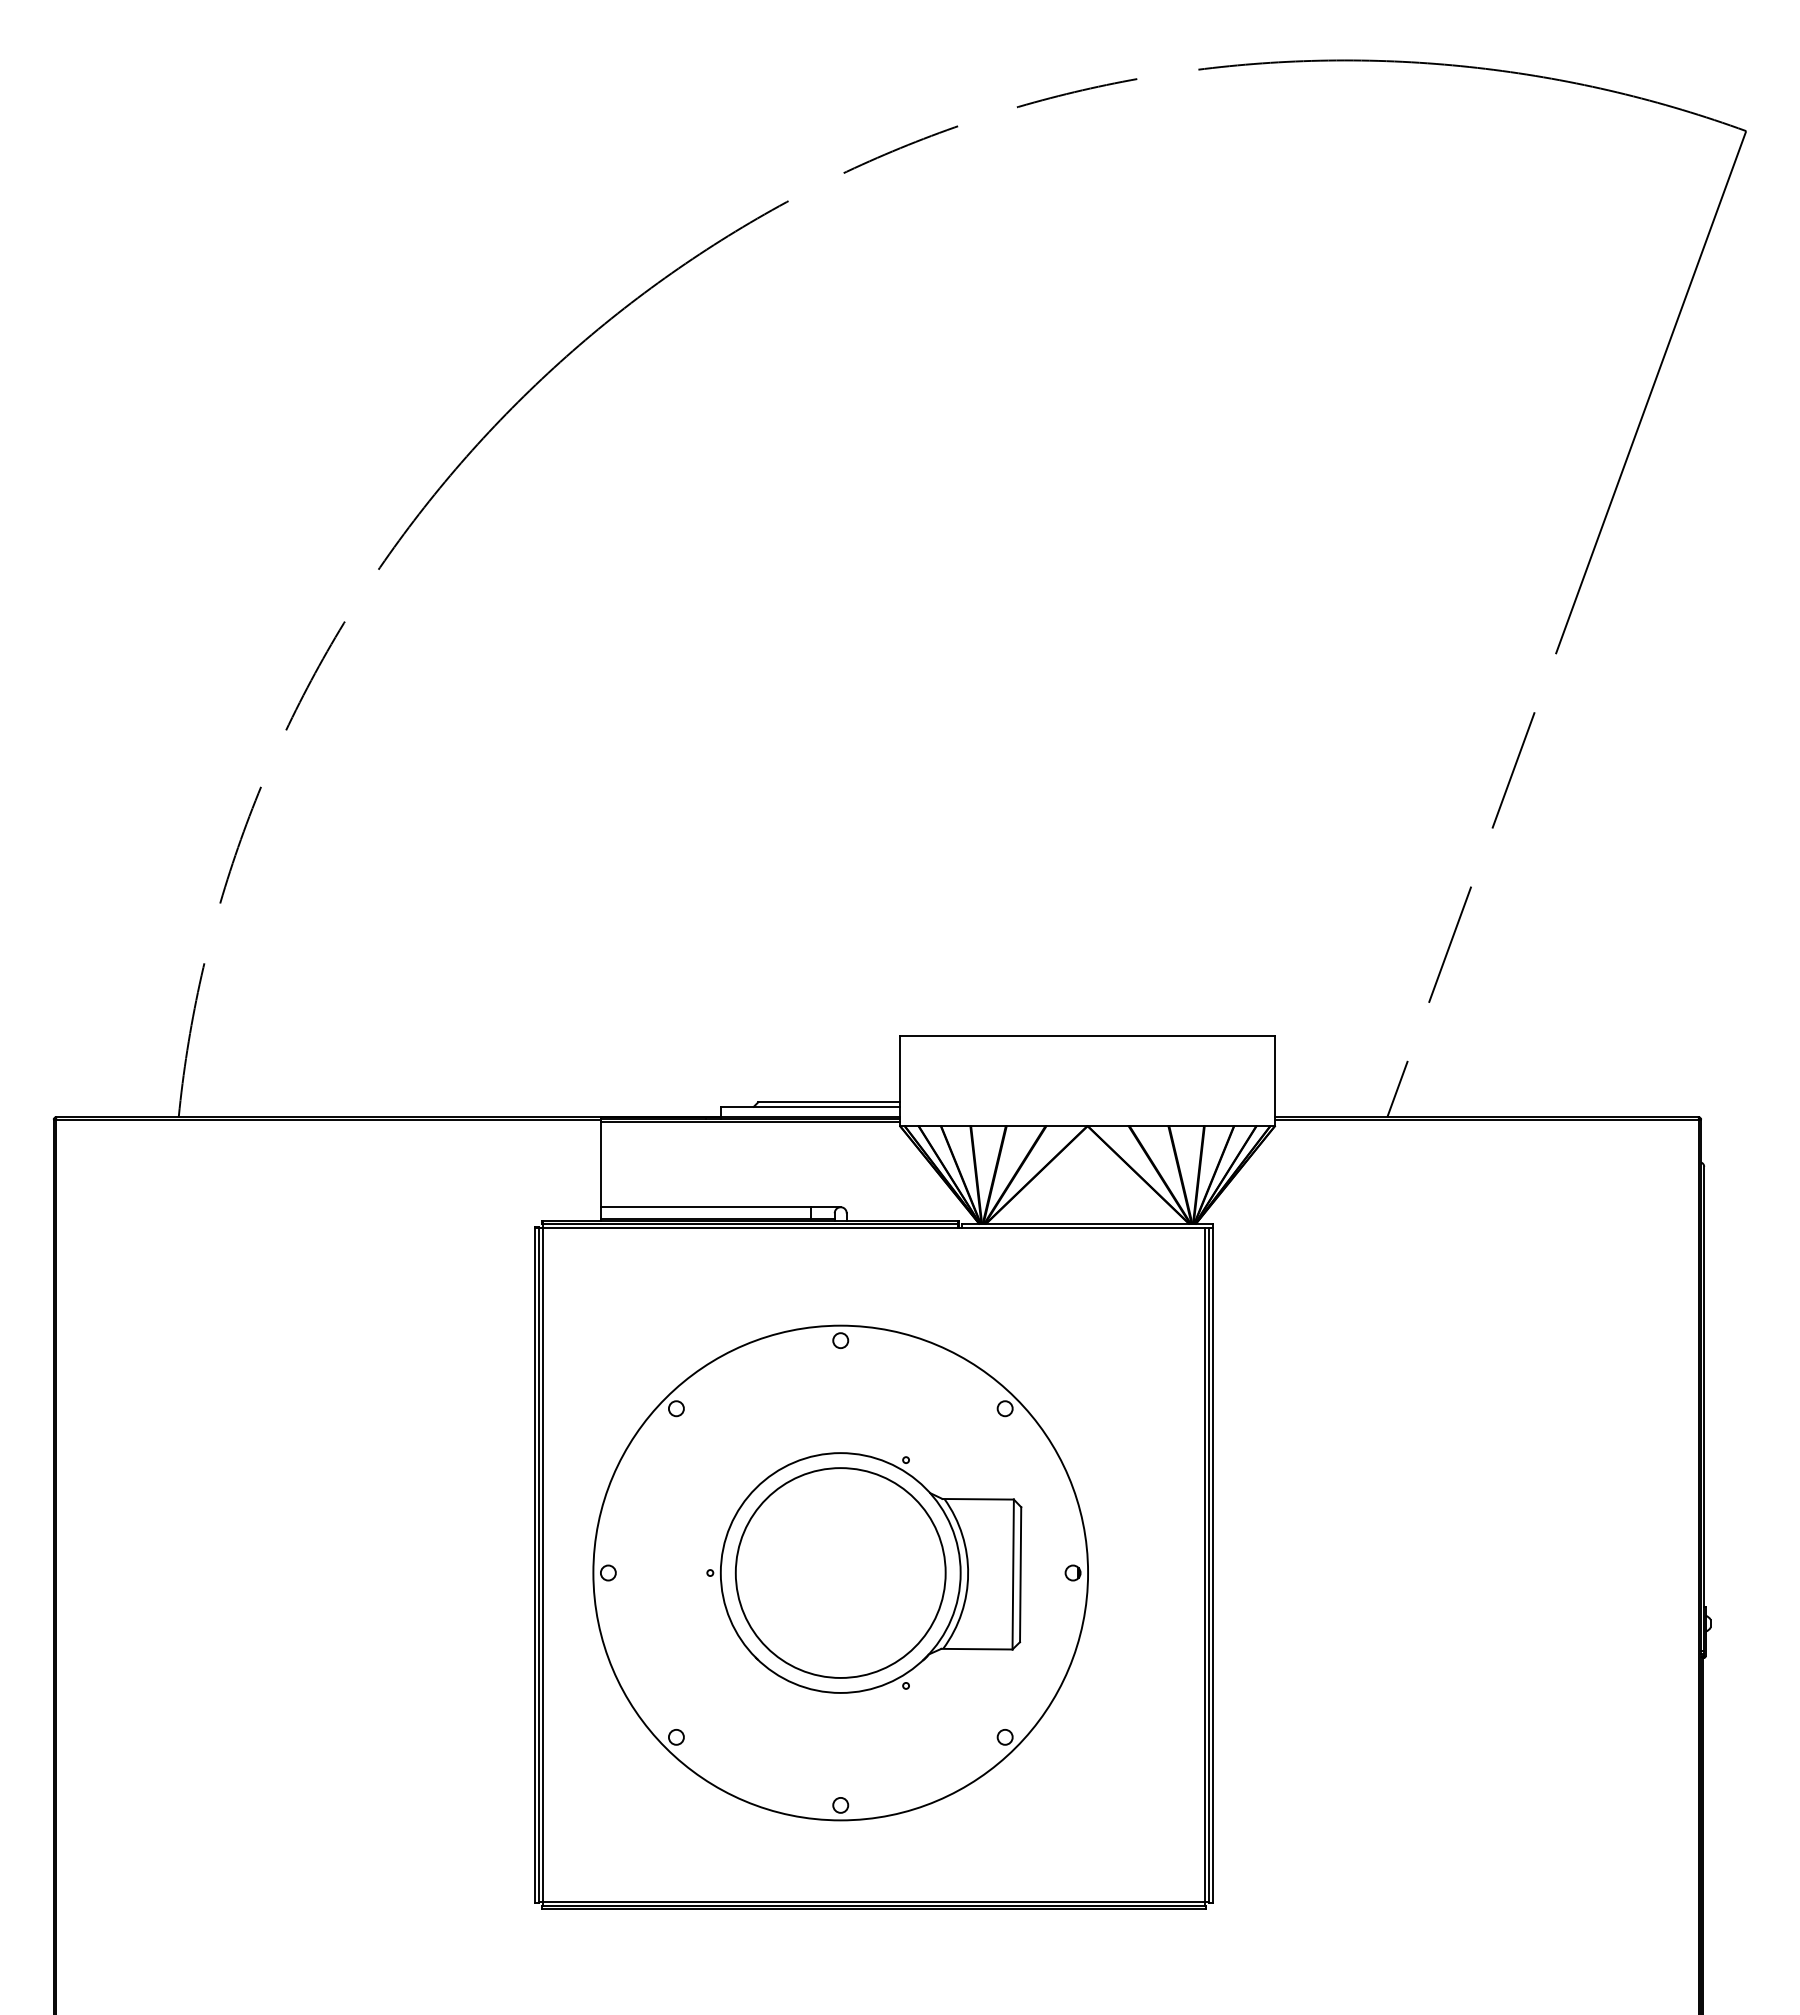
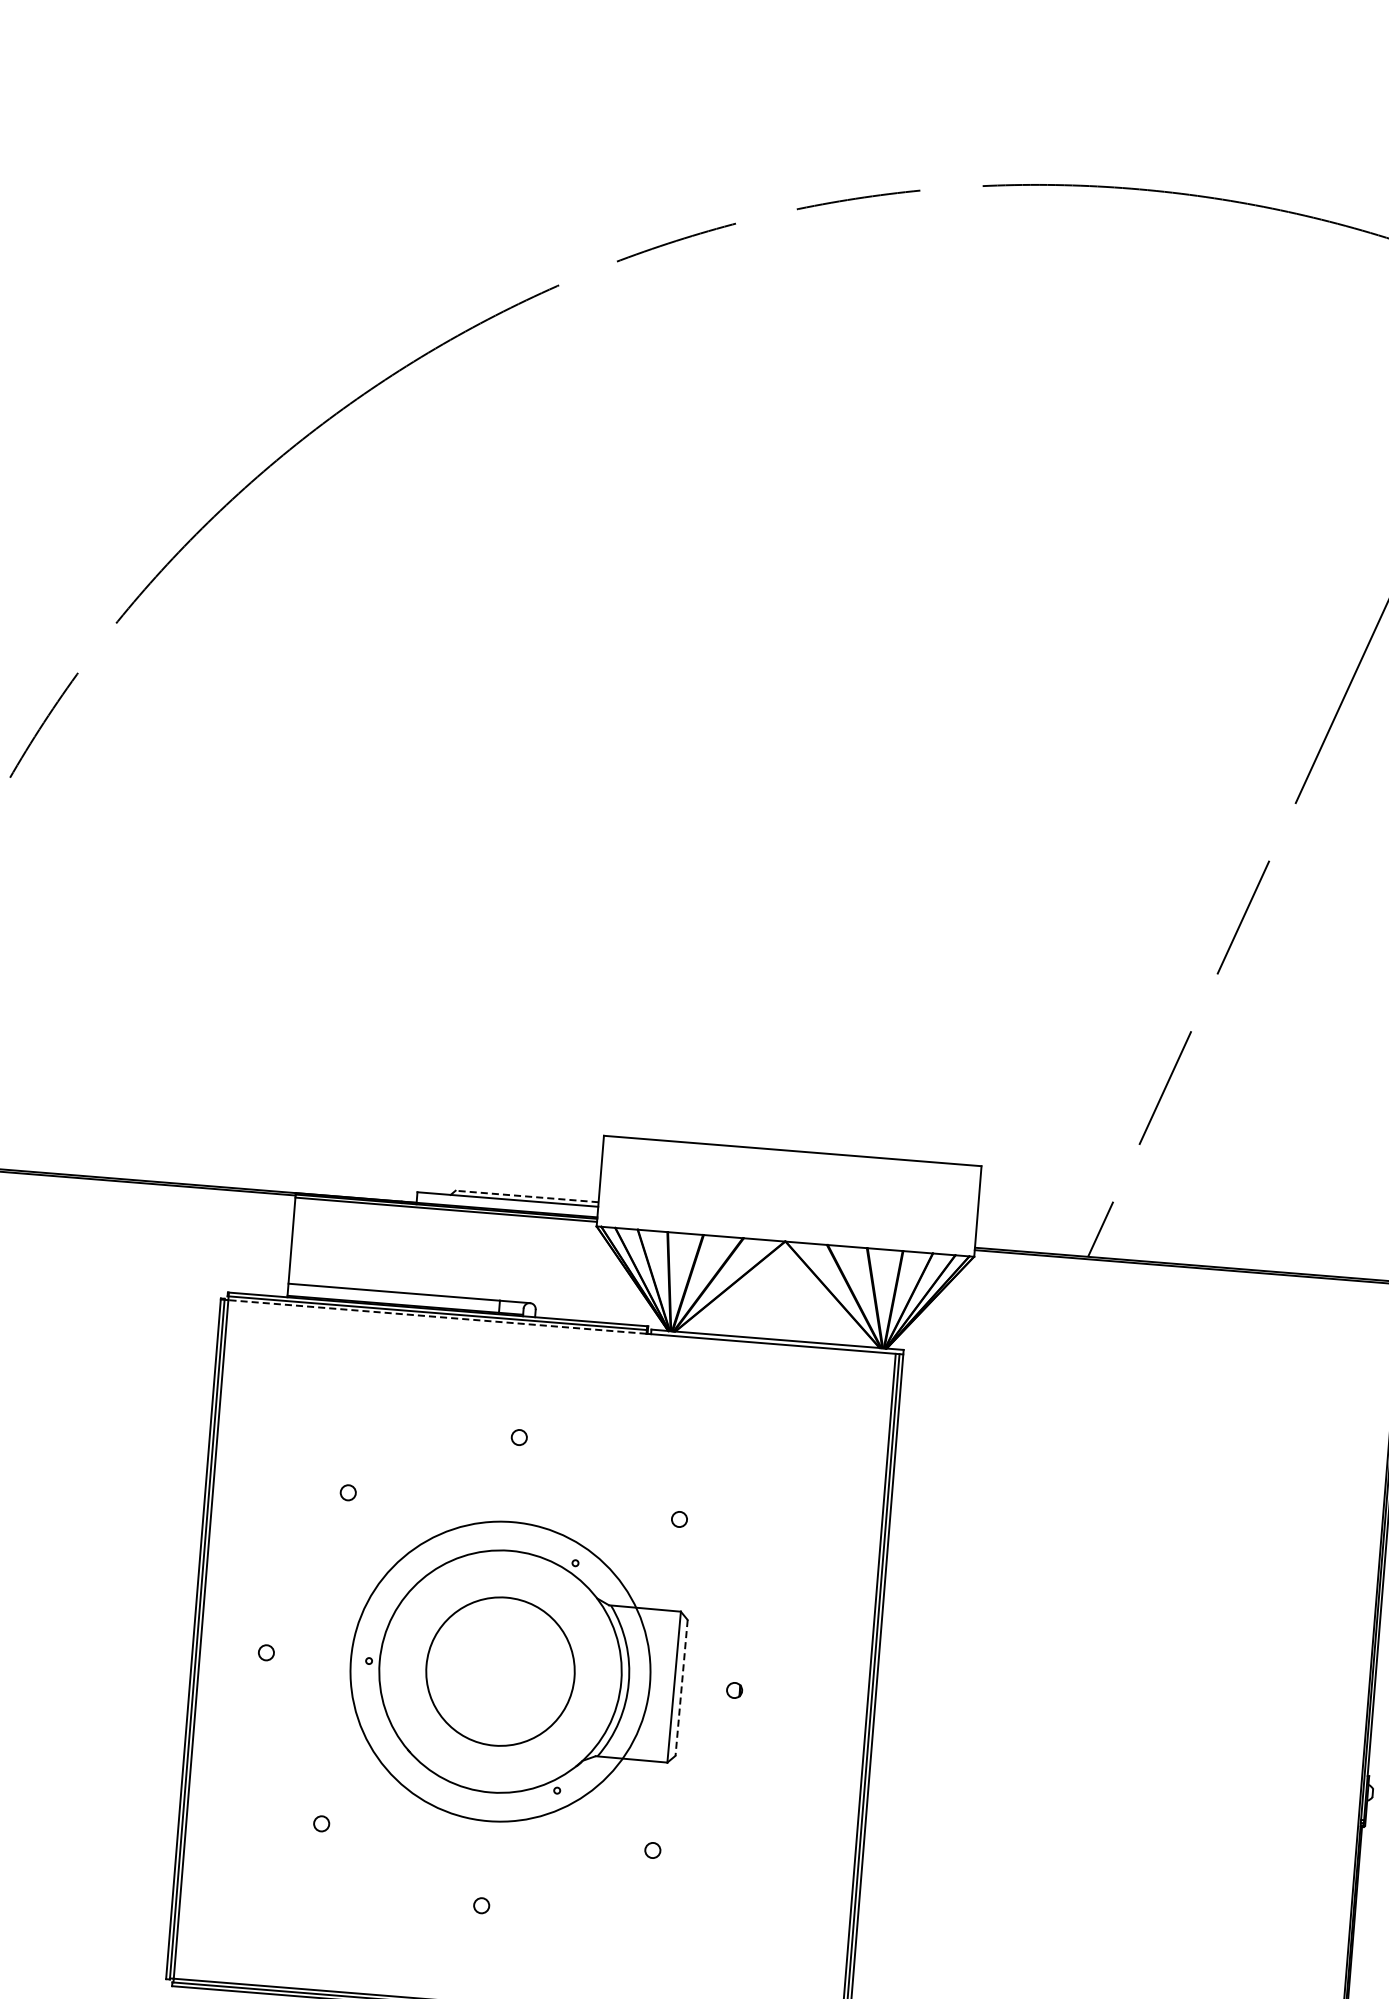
line: (829, 1102) -> (527, 1196), solid -> dashed
line: (750, 1228) -> (437, 1317), solid -> dashed
circle: (840, 1572) -> (500, 1671), size x0.6
circle: (840, 1572) -> (500, 1671), size x0.7
line: (1020, 1575) -> (681, 1688), solid -> dashed

